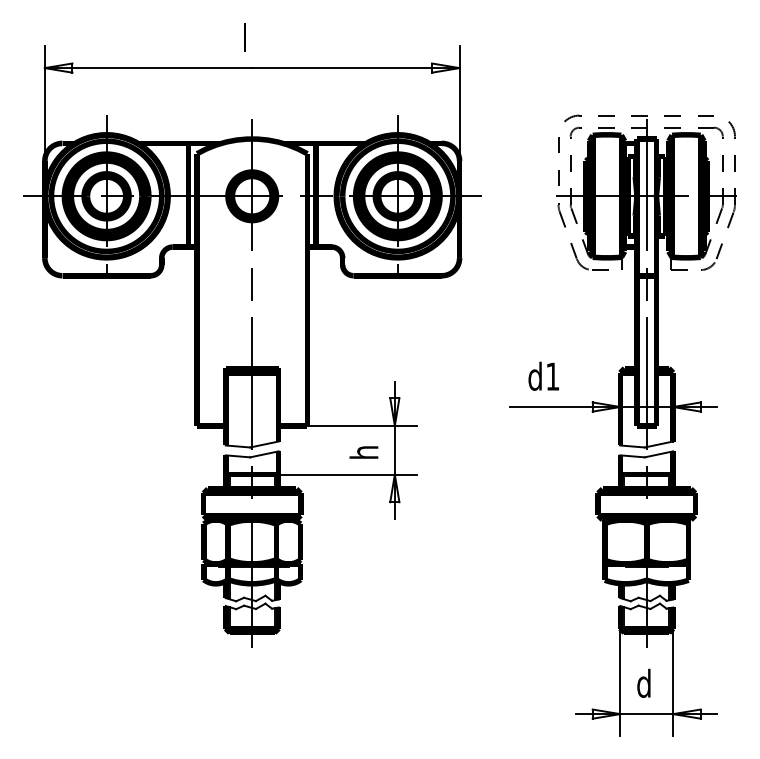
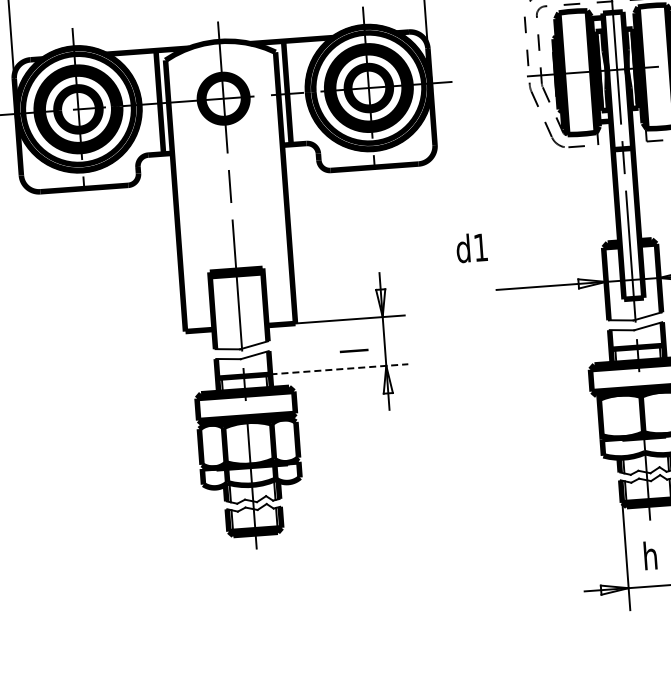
text: (543, 375) -> (471, 247), moved
text: (363, 452) -> (353, 346), h -> l
line: (348, 474) -> (340, 369), solid -> dashed
text: (643, 682) -> (649, 554), d -> h

